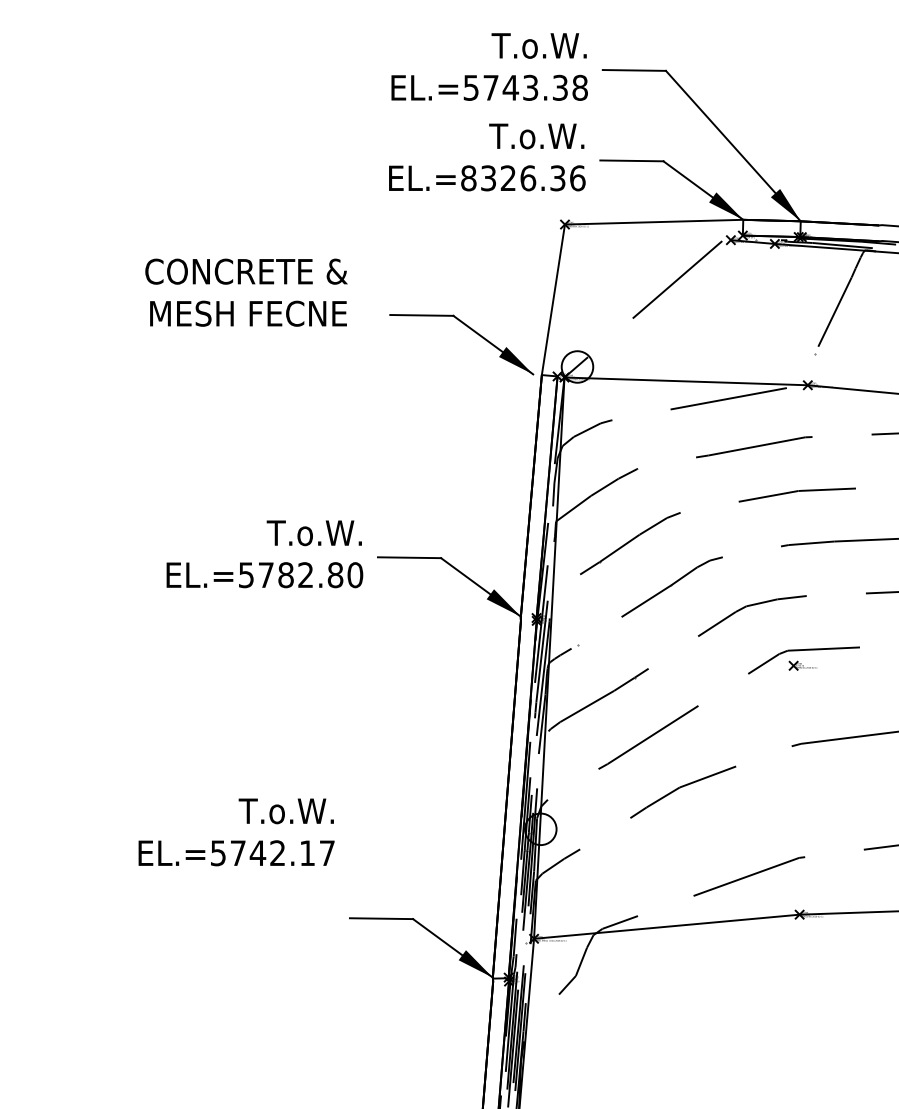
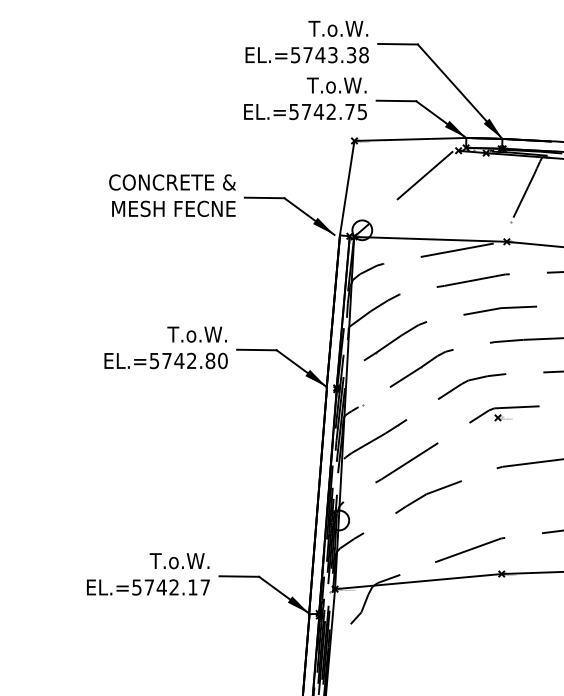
text: (523, 177) -> (328, 111), EL.=8326.36 -> EL.=5742.75
text: (246, 292) -> (172, 195), moved
text: (286, 574) -> (179, 360), EL.=5782.80 -> EL.=5742.80
text: (236, 832) -> (148, 574), moved

